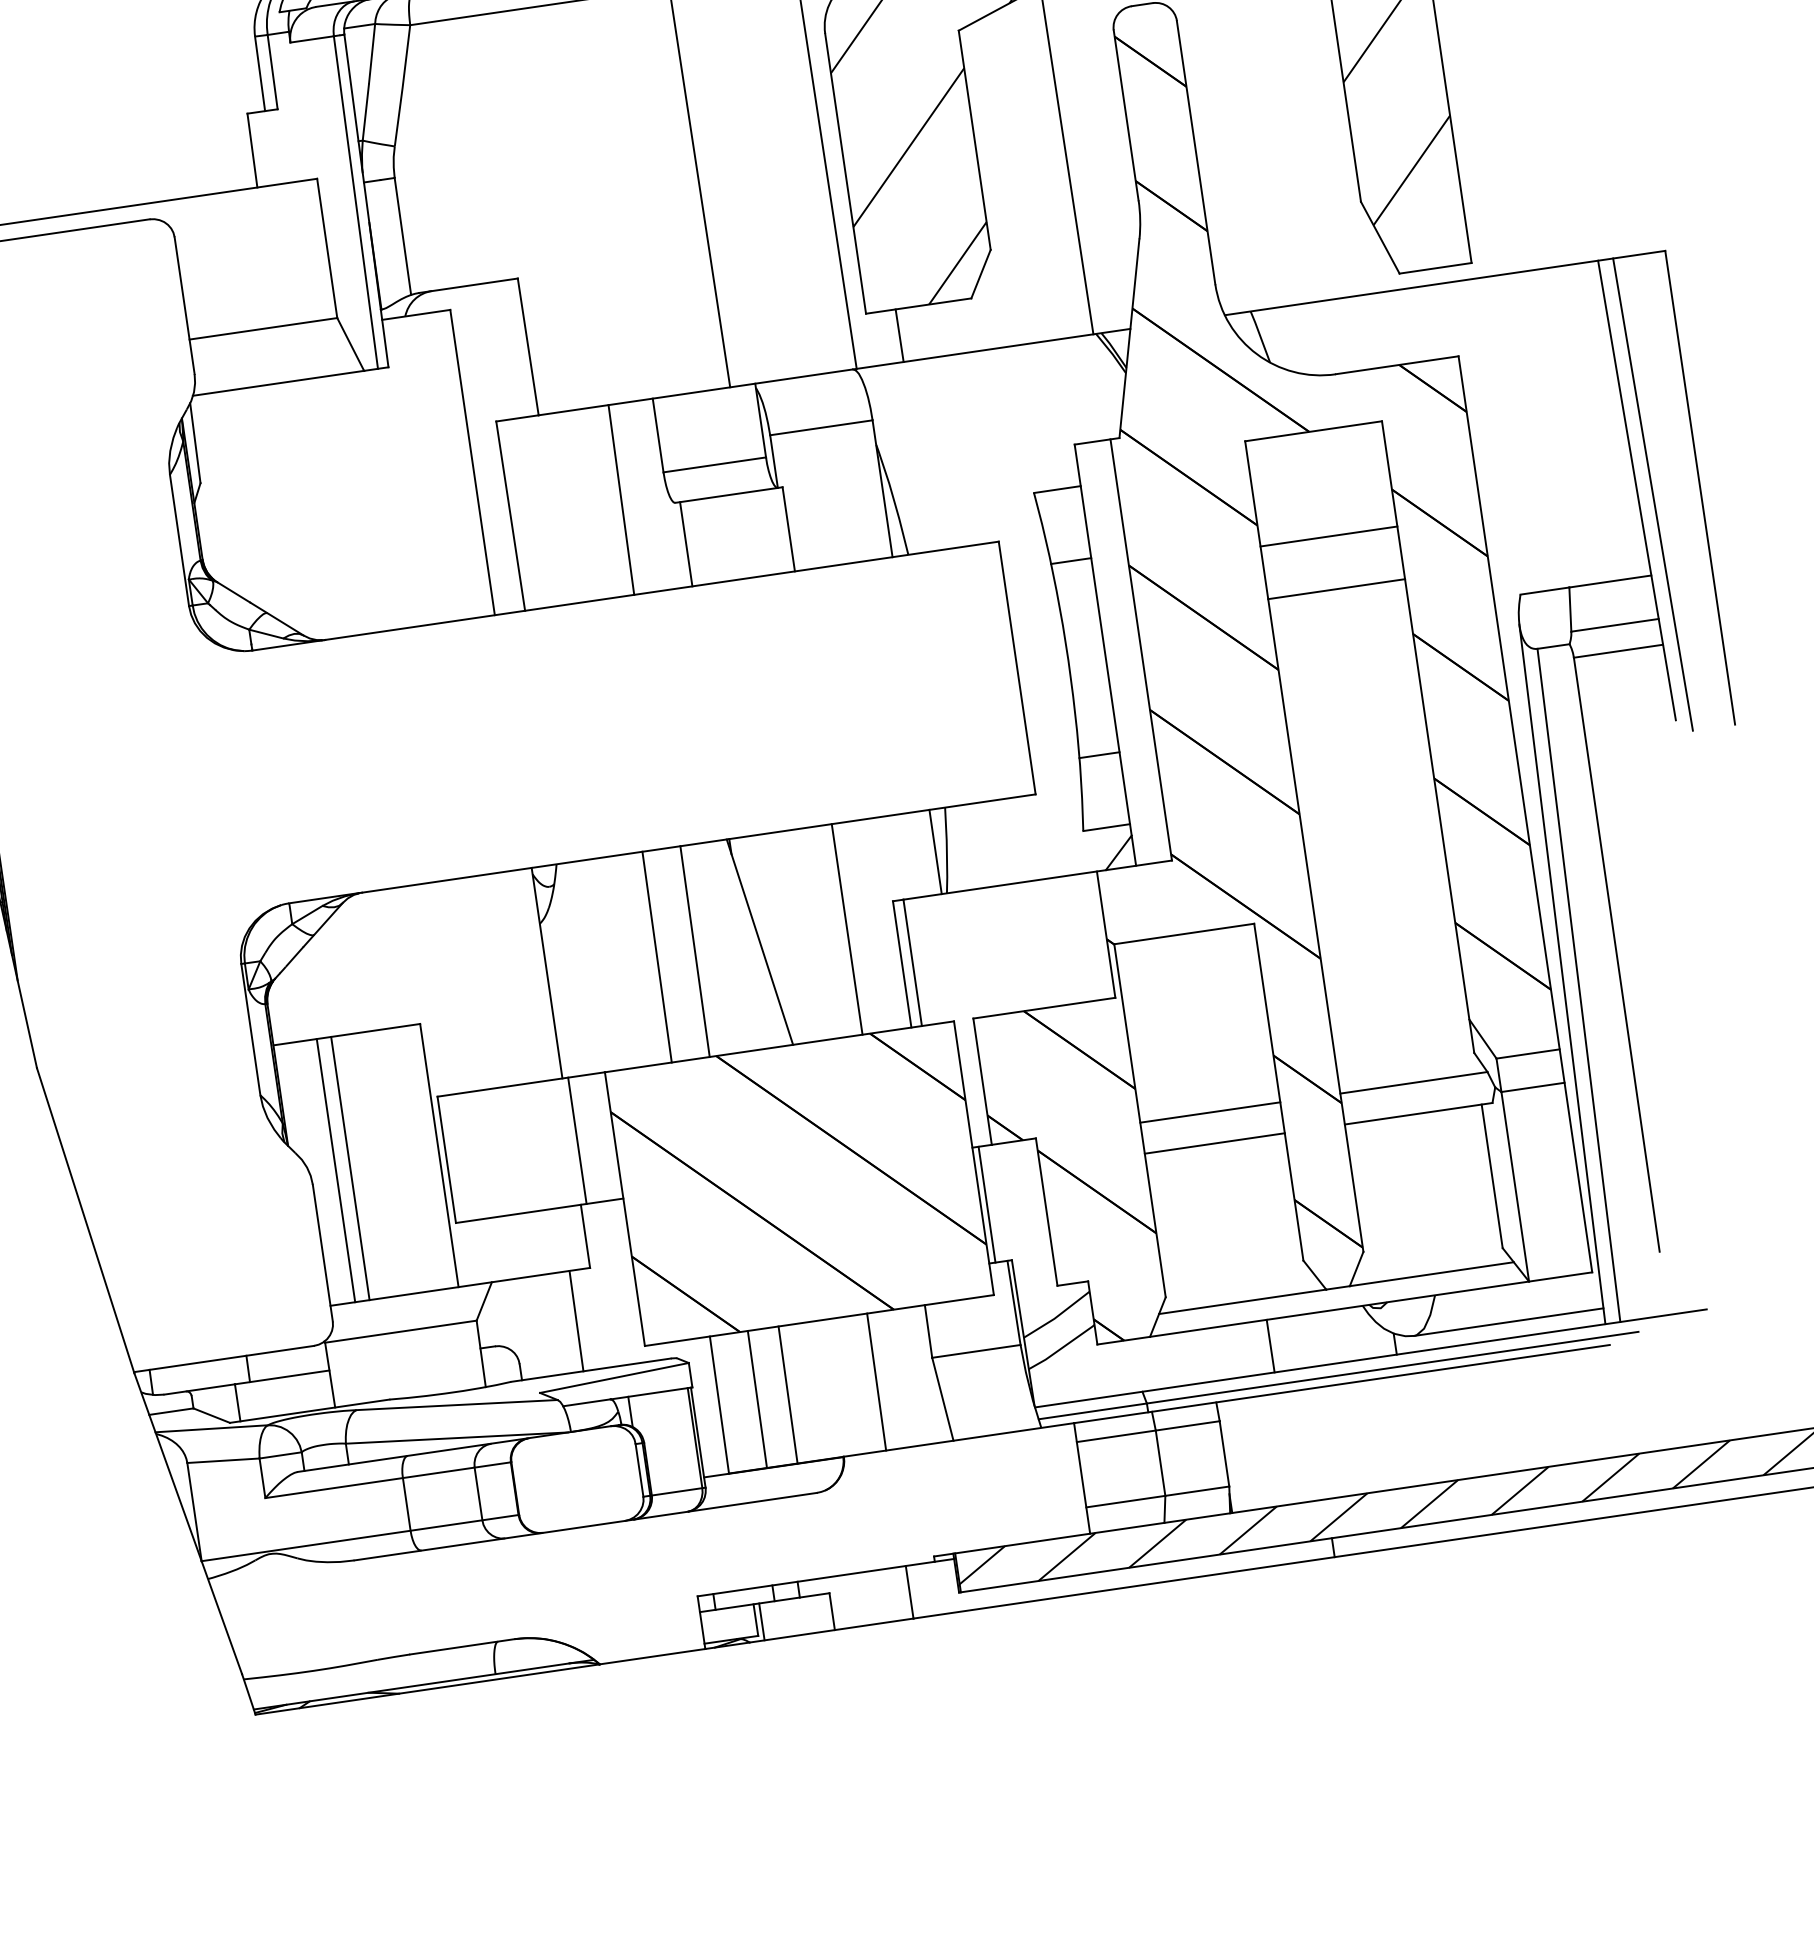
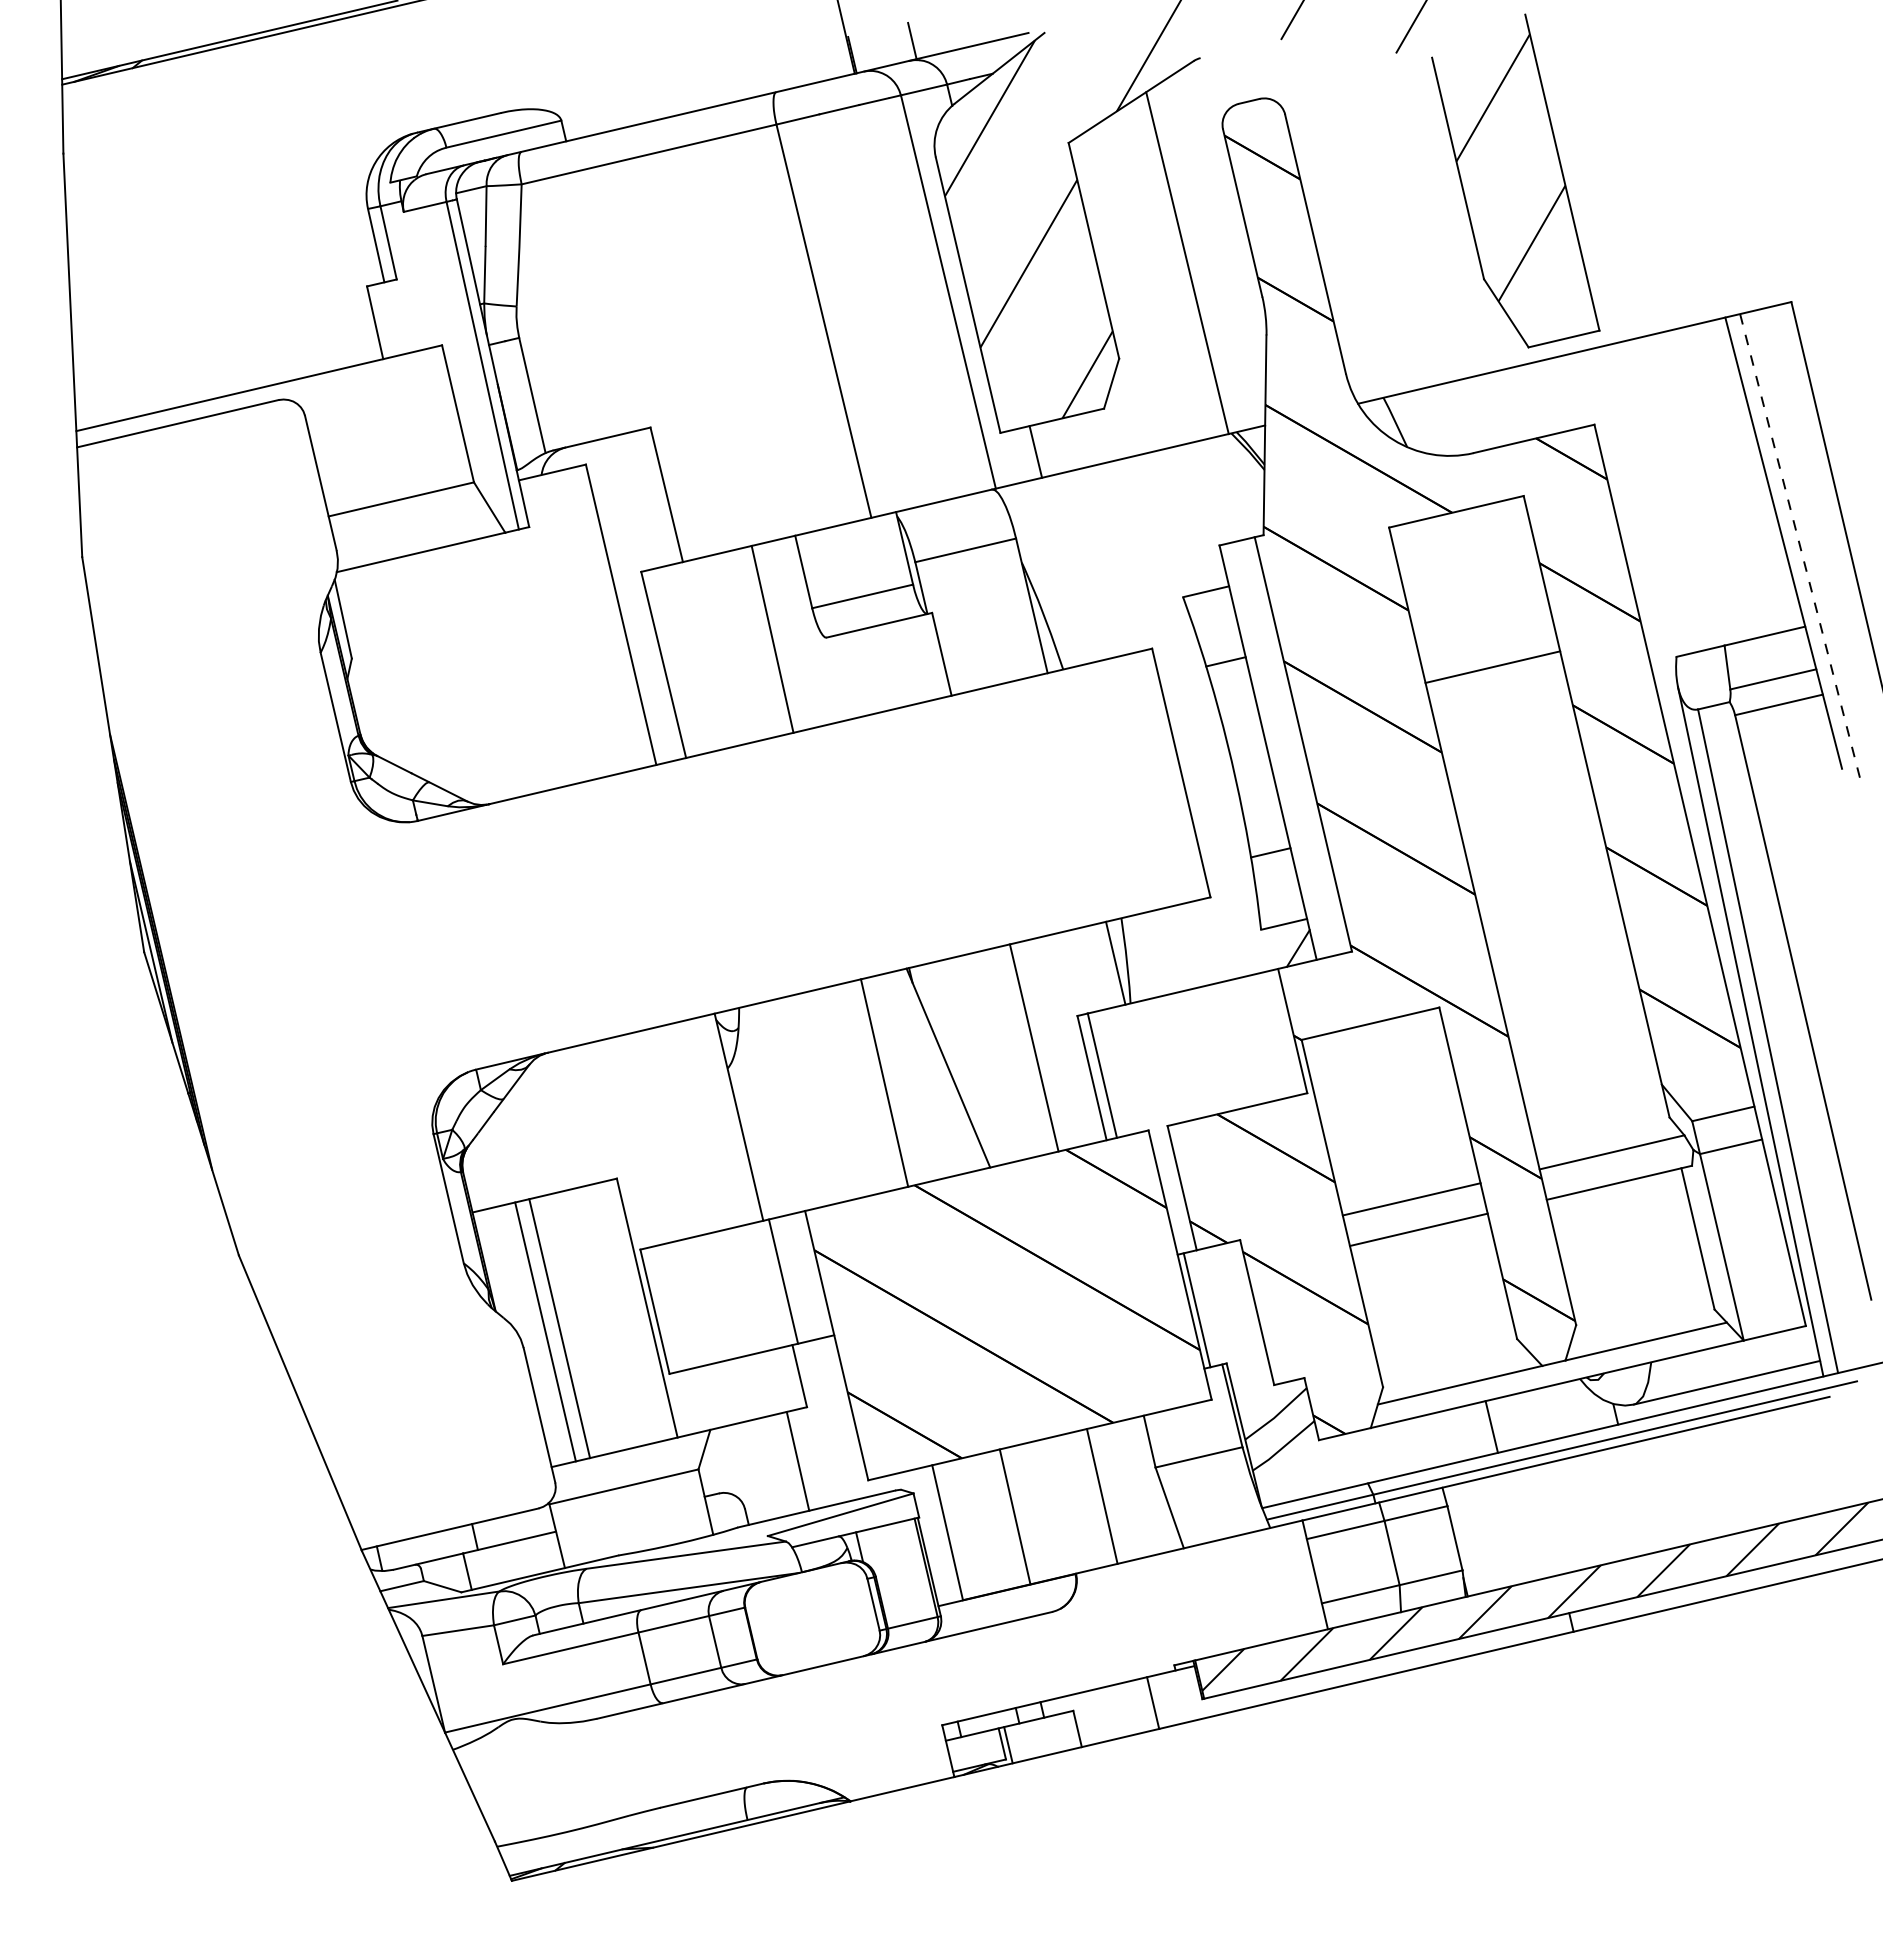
line: (1652, 494) -> (1799, 545), solid -> dashed
line: (1328, 536) -> (1480, 615), removed
line: (685, 543) -> (840, 677), removed
line: (656, 956) -> (846, 1091), removed
line: (756, 1398) -> (984, 1523), removed

